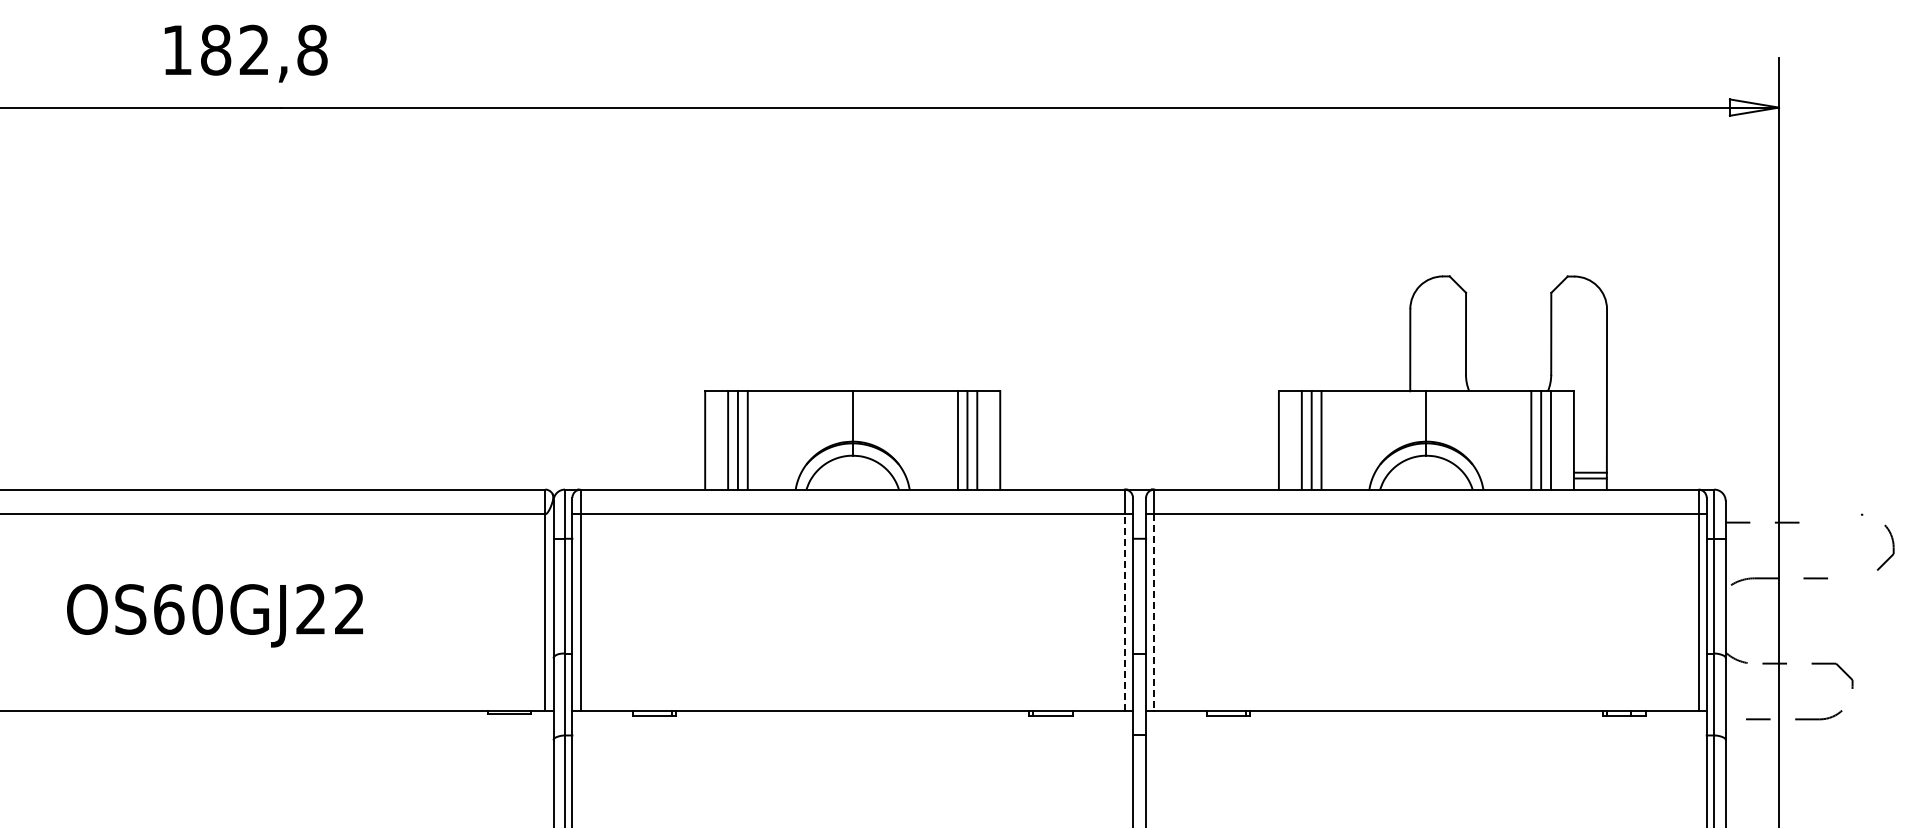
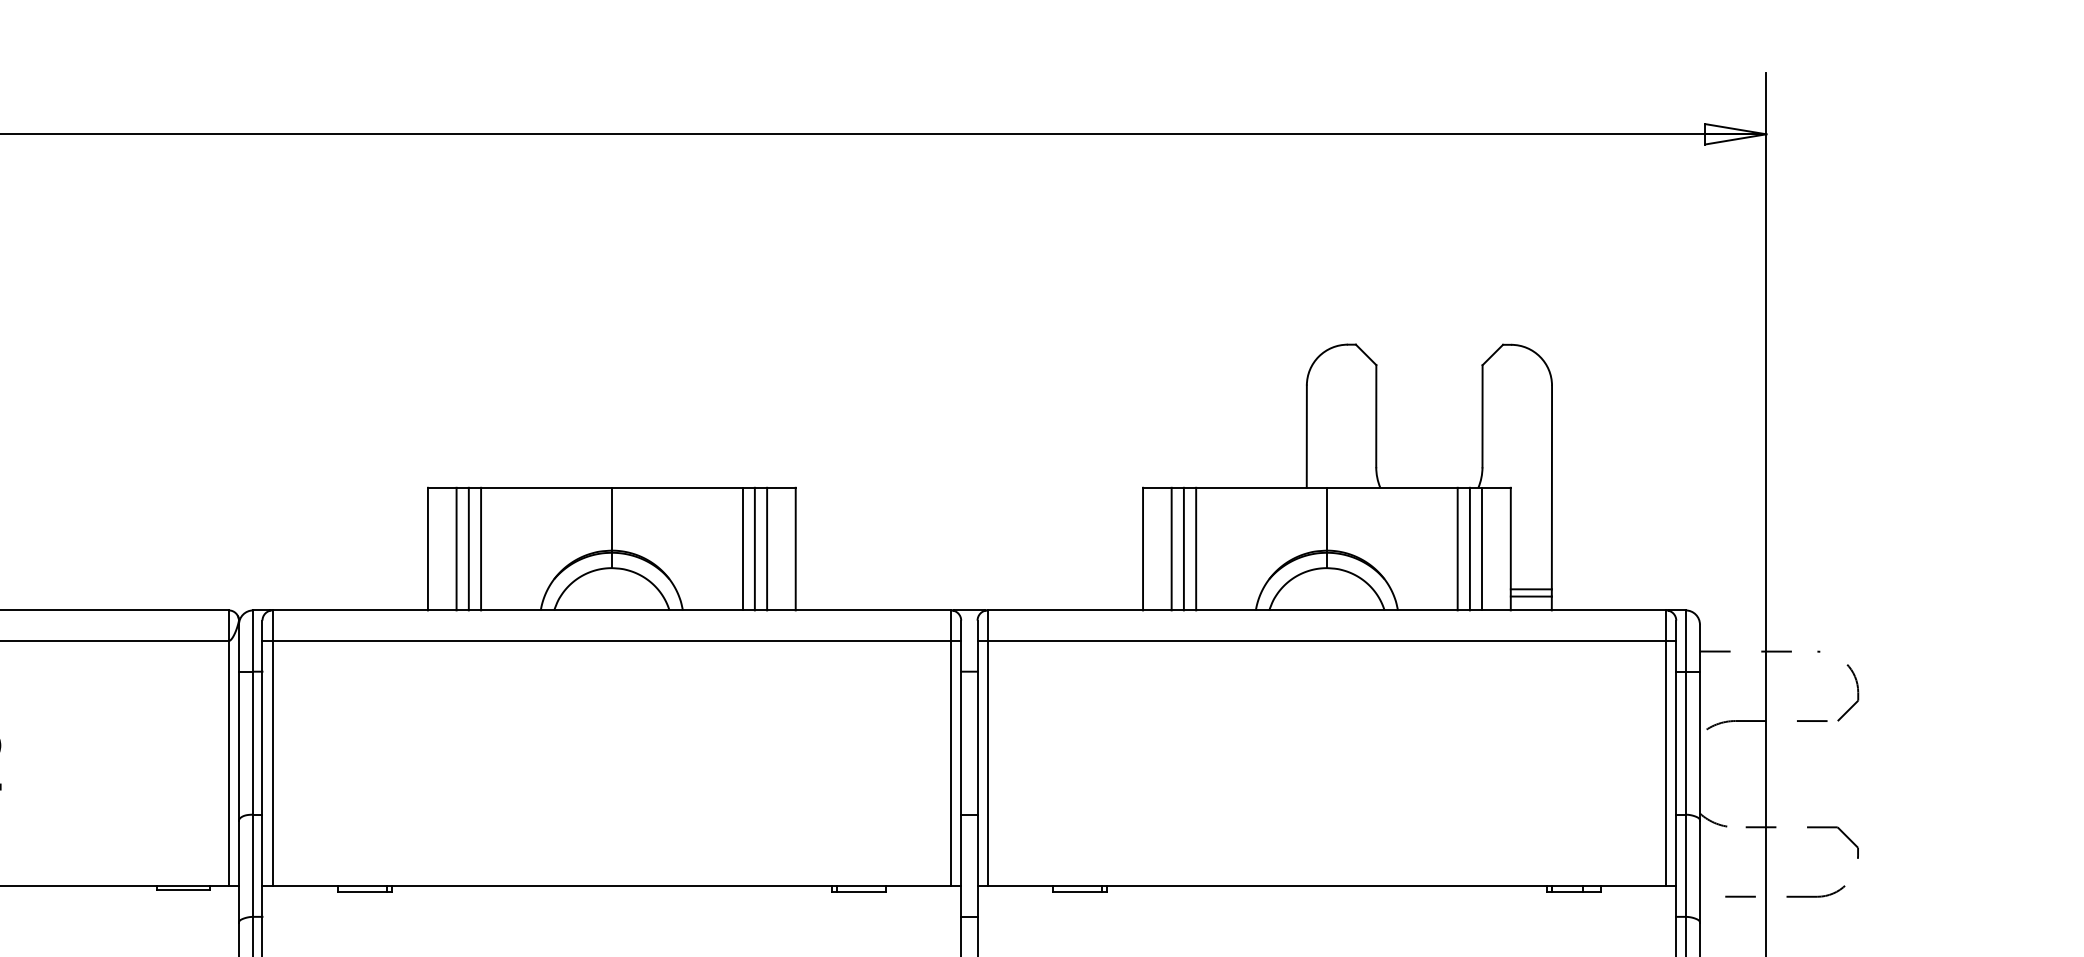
part: (1890, 536) -> (1854, 678), moved
line: (1124, 612) -> (950, 763), dashed -> solid
line: (1154, 613) -> (988, 764), dashed -> solid

